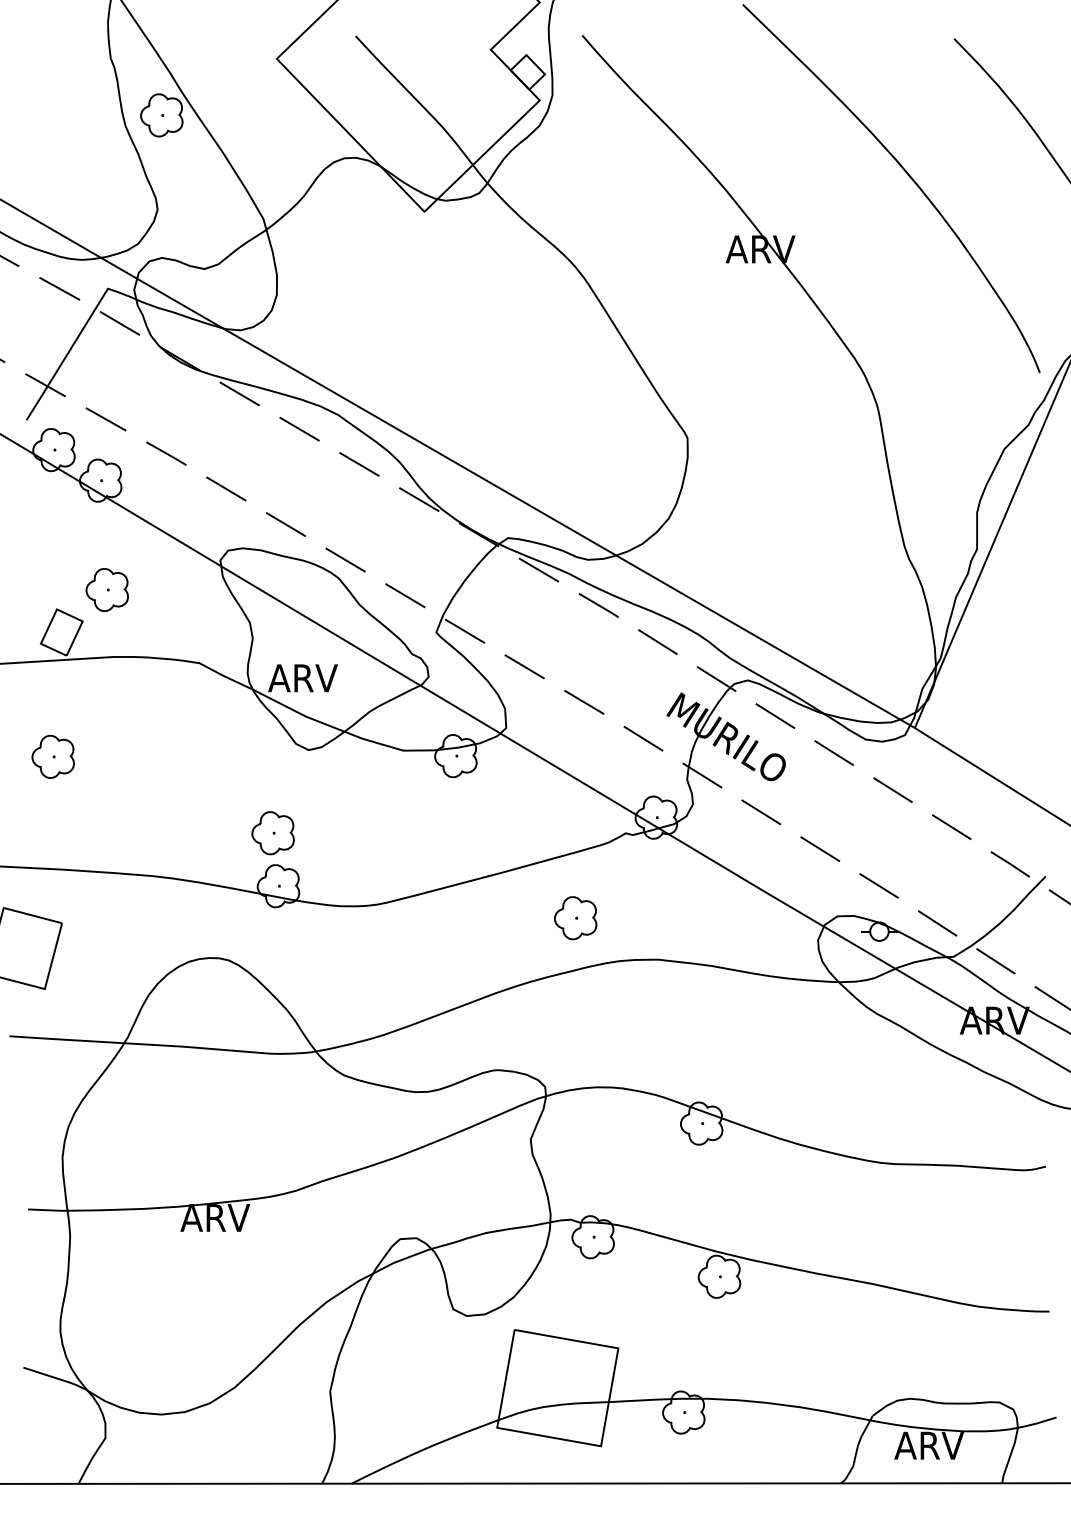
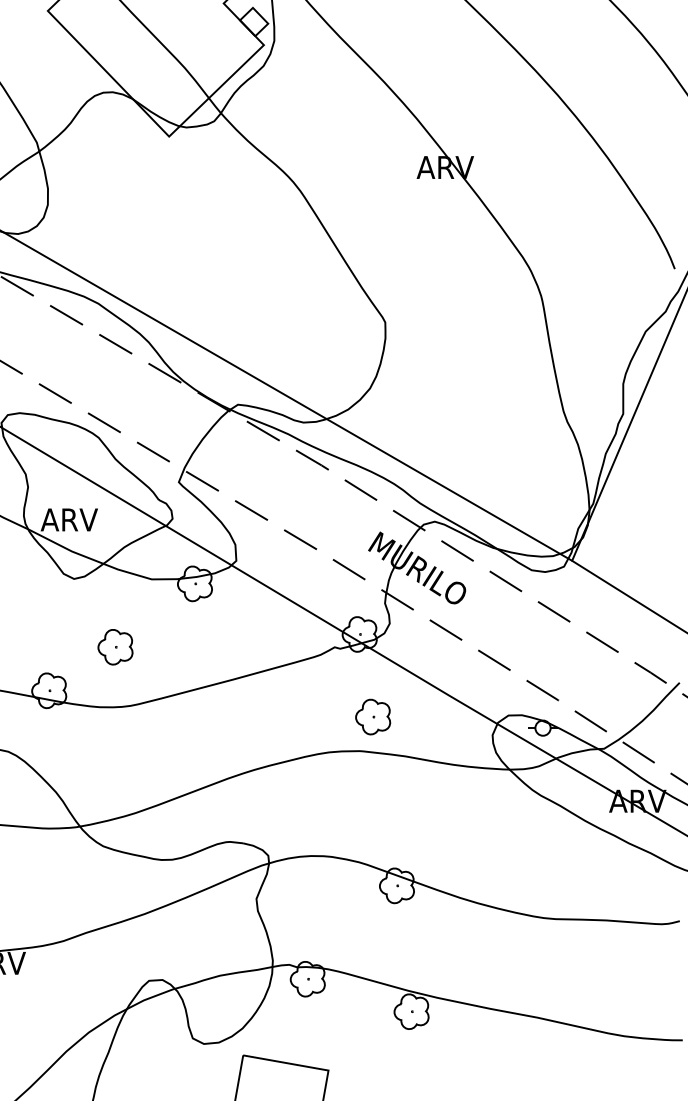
part: (272, 833) -> (114, 647), moved
part: (575, 918) -> (372, 717), moved

